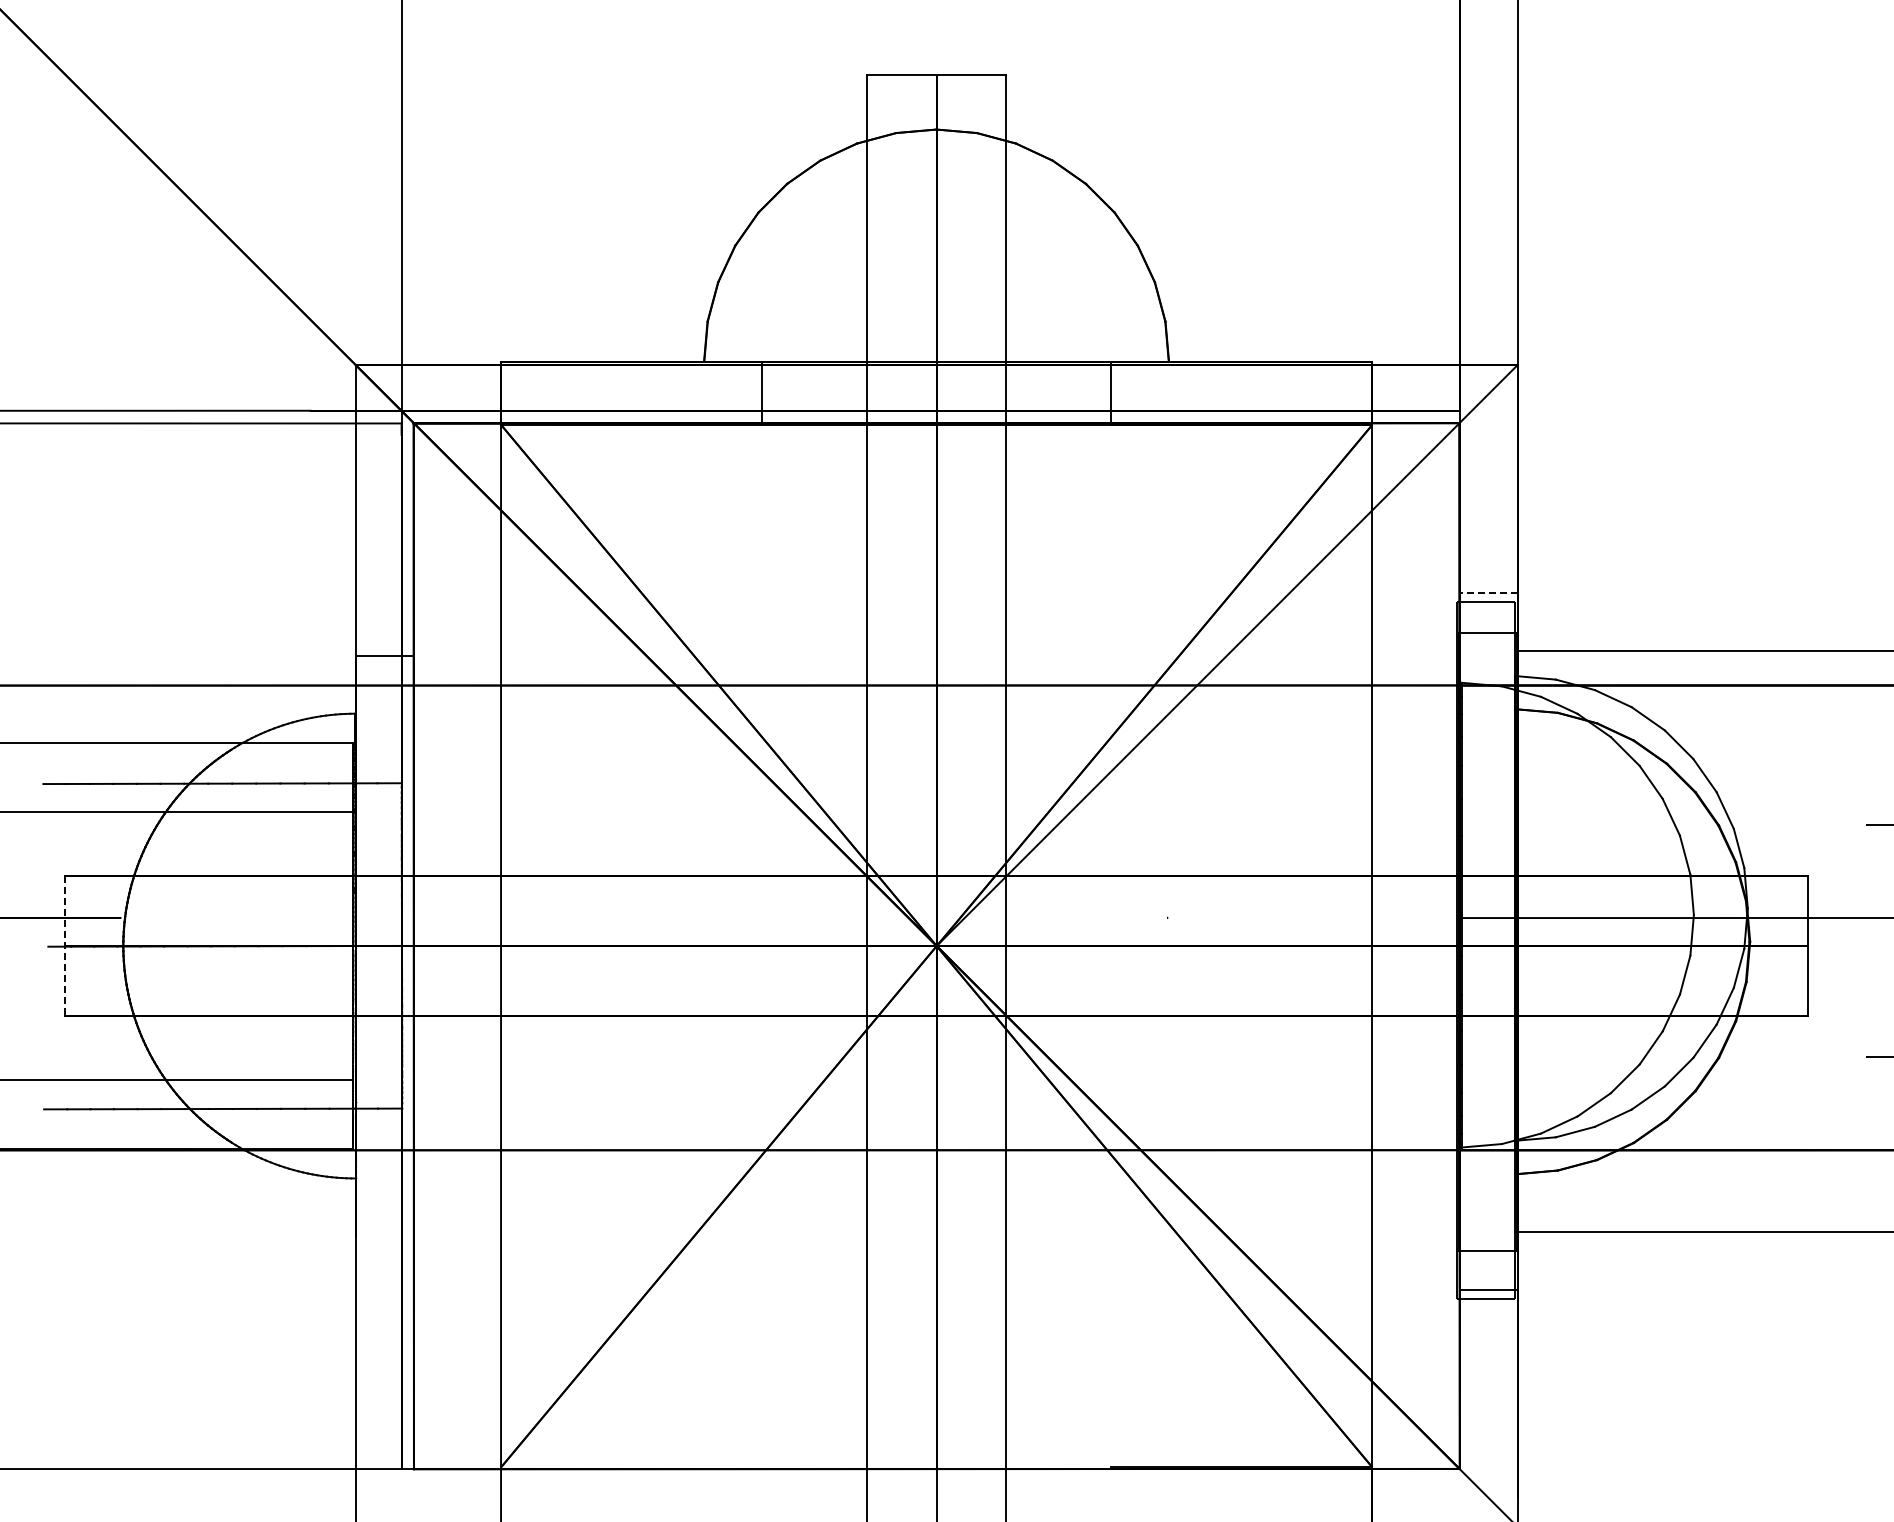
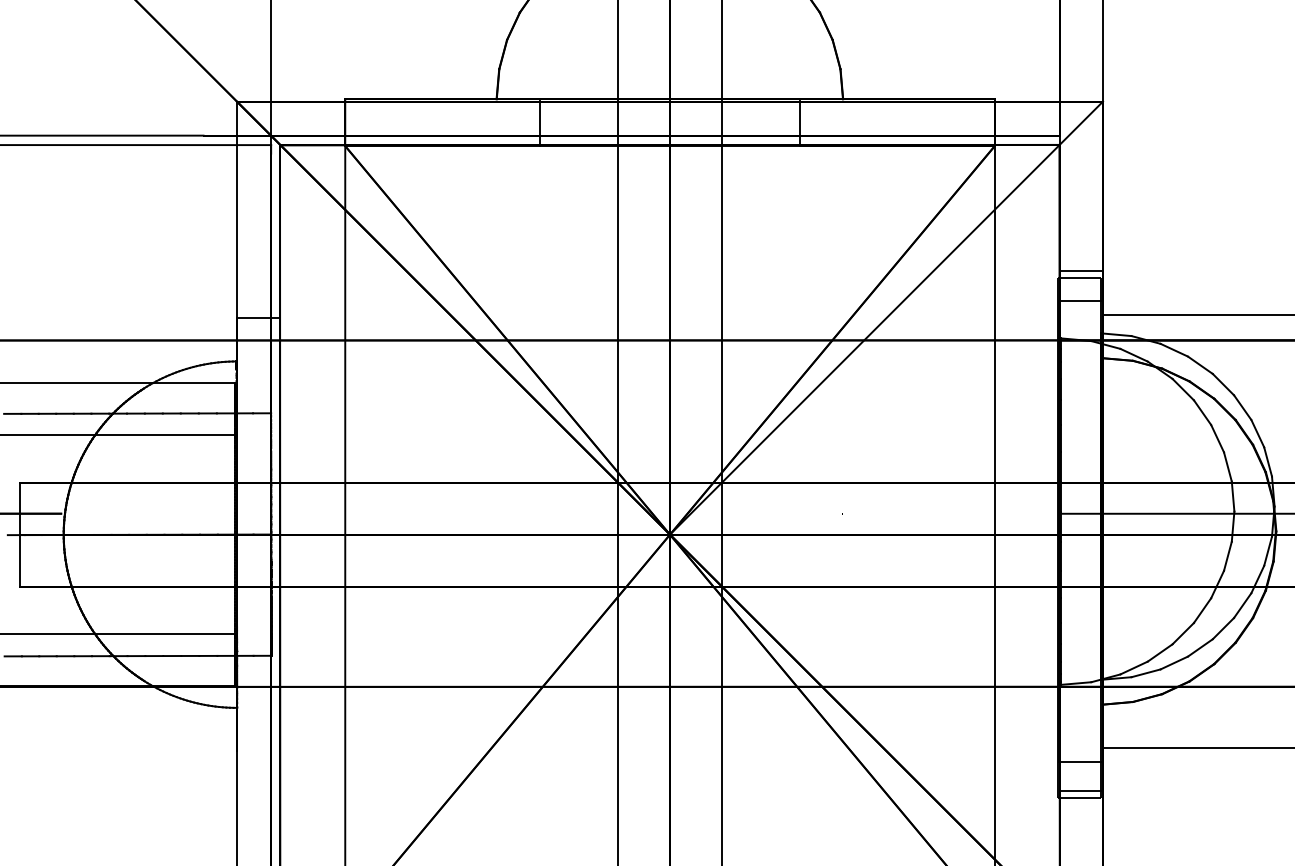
line: (1488, 592) -> (1081, 271), dashed -> solid
line: (65, 946) -> (20, 534), dashed -> solid

